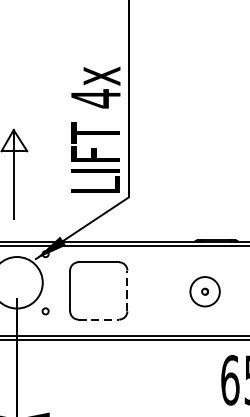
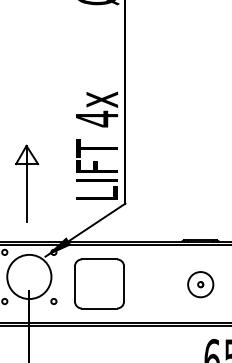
line: (127, 290) -> (124, 283), dashed -> solid
part: (204, 291) -> (200, 284), moved
line: (98, 319) -> (99, 308), dashed -> solid

